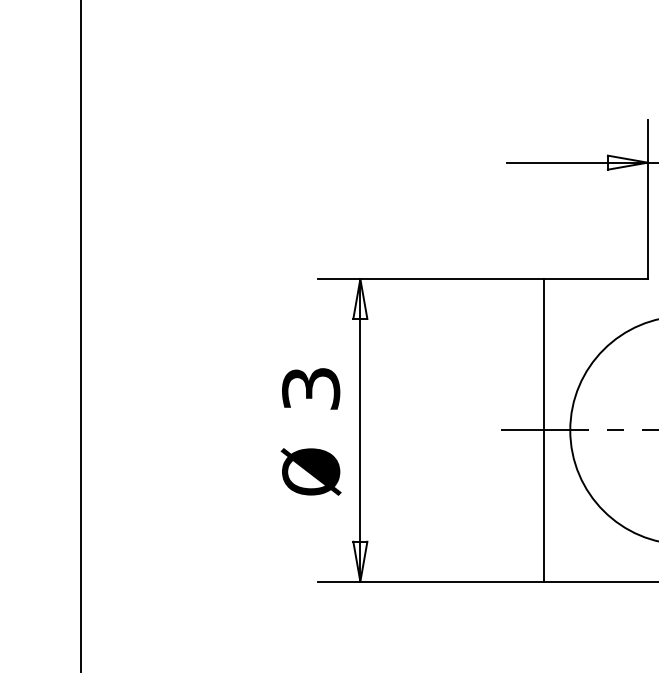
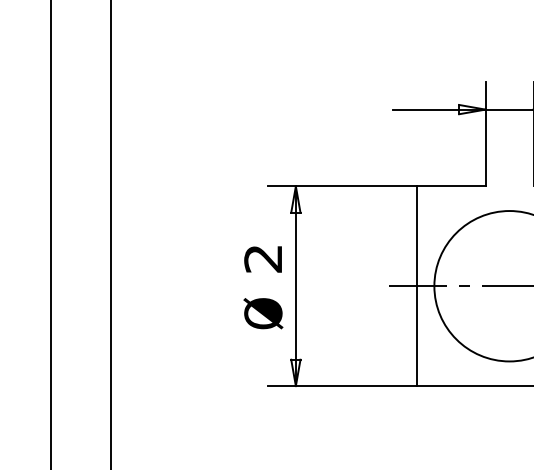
text: (311, 388) -> (263, 258), 3 -> 2

